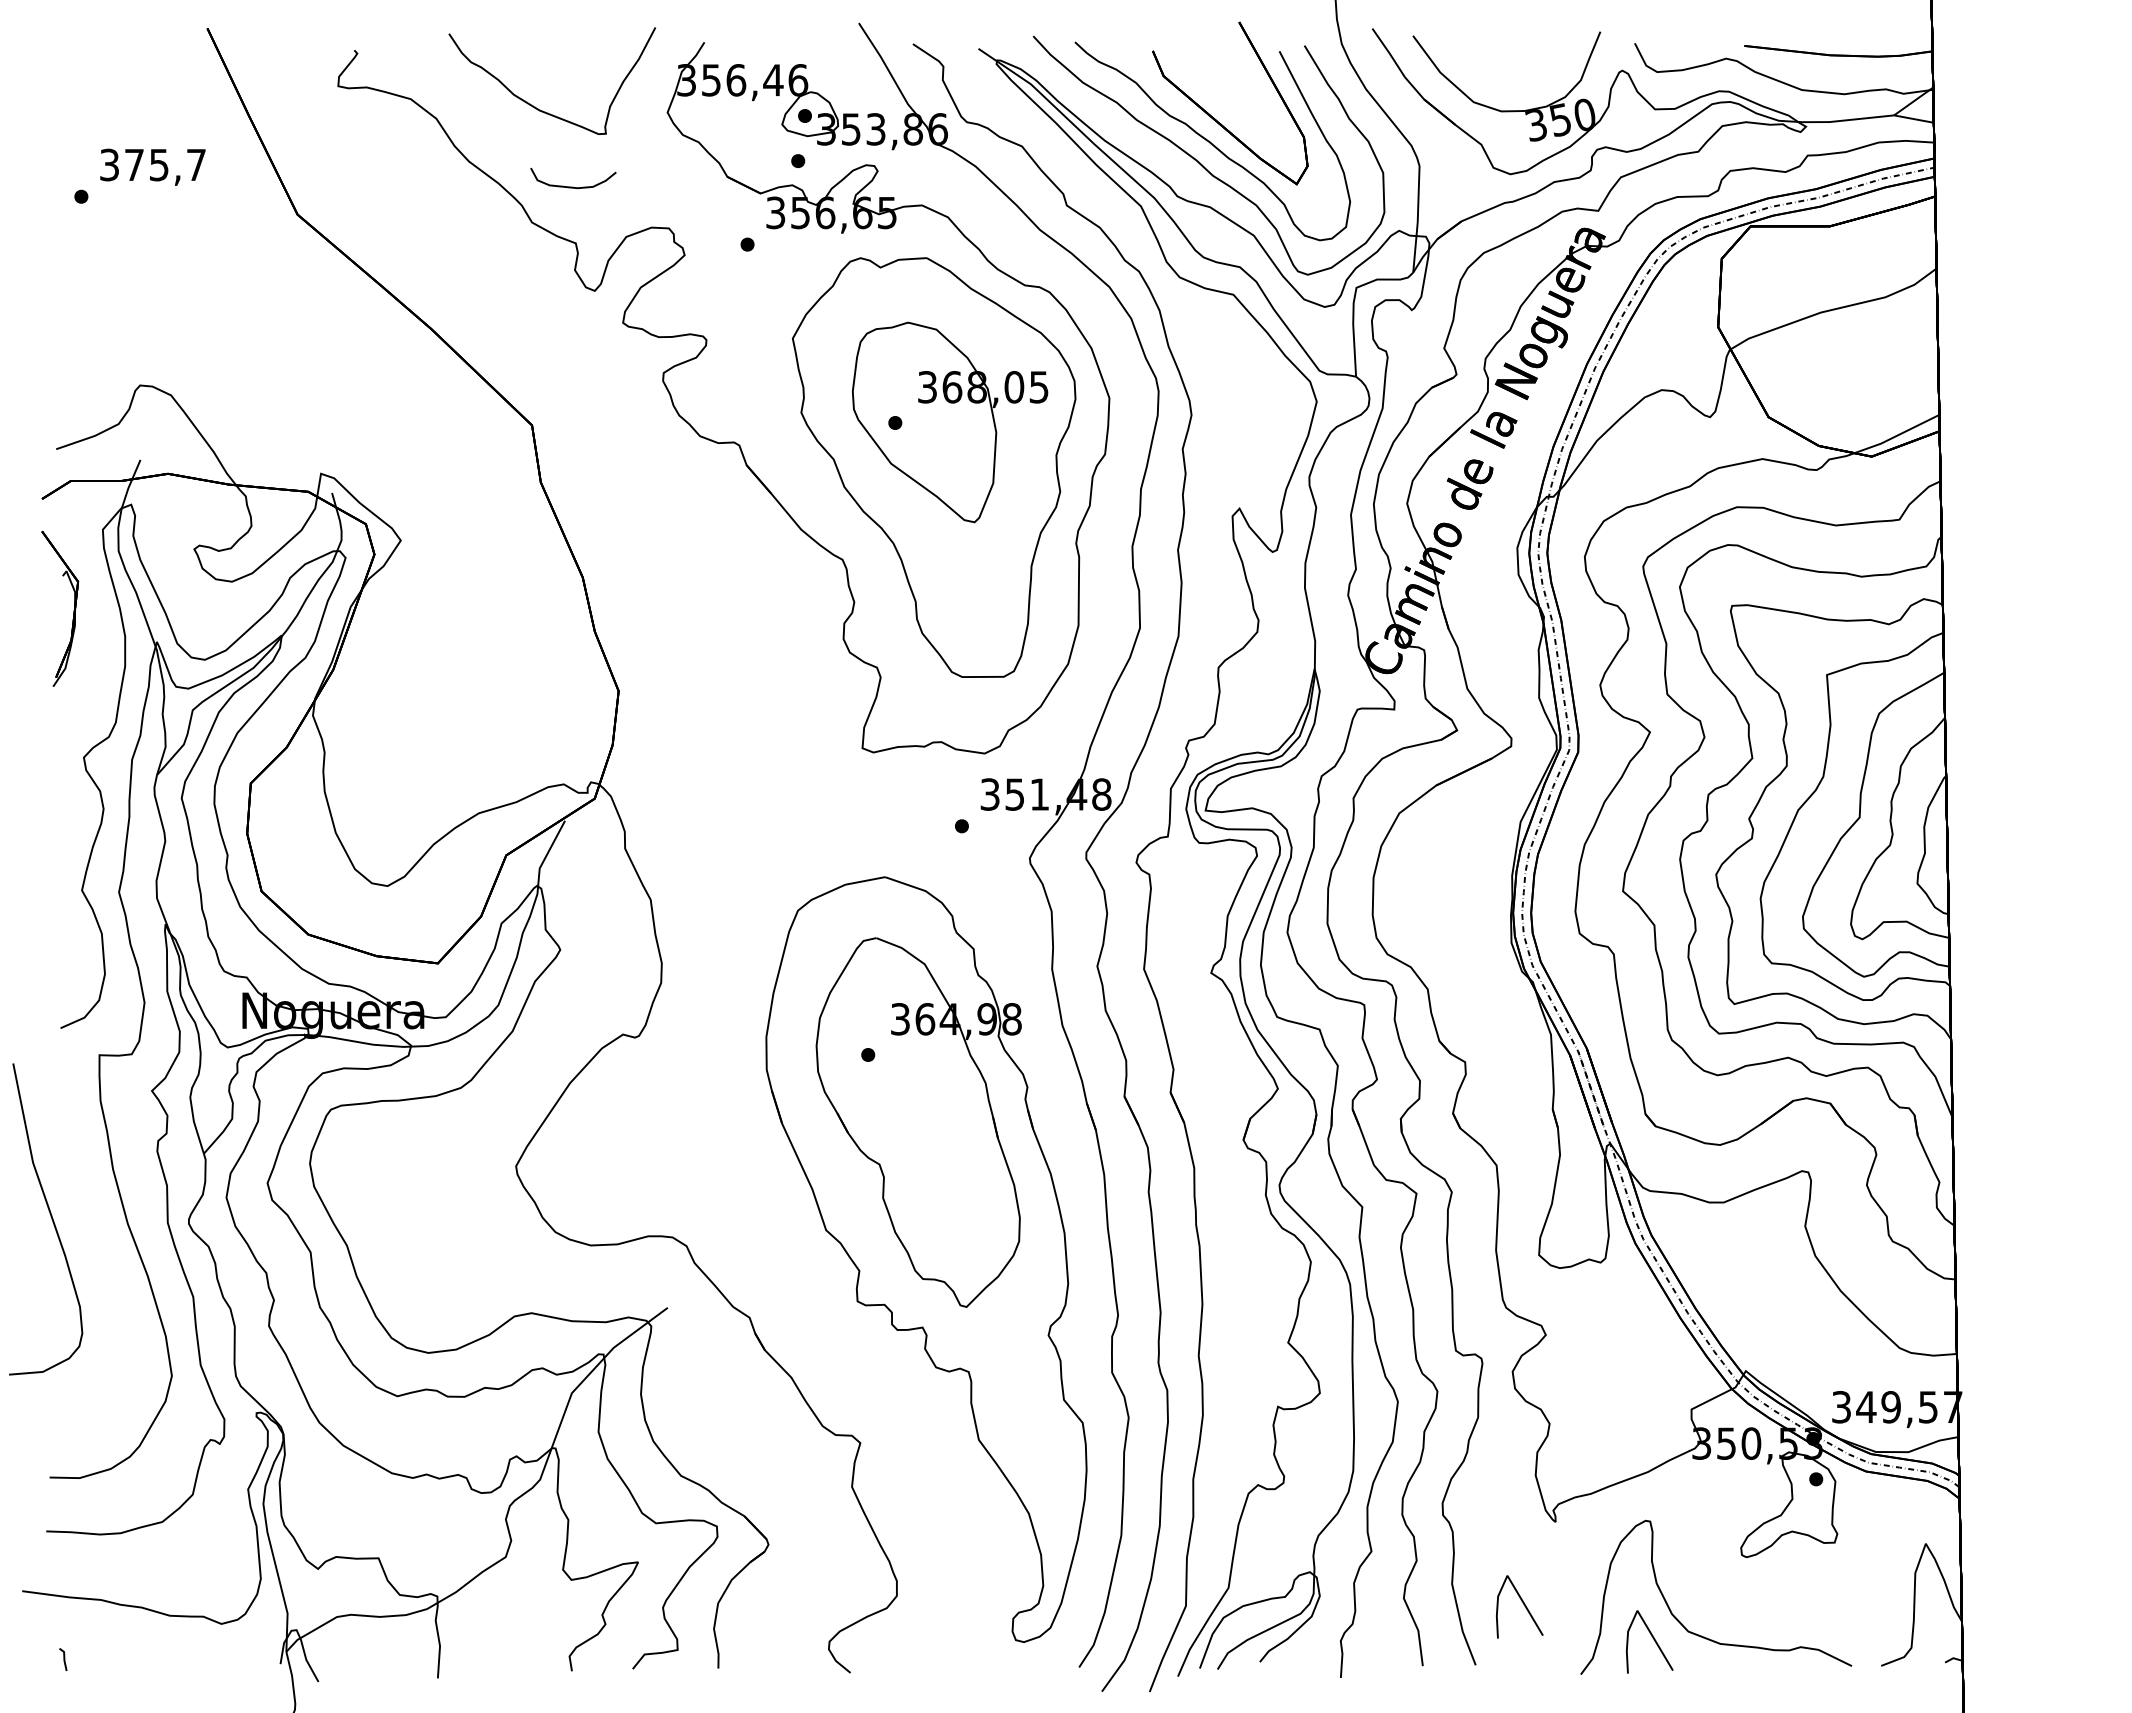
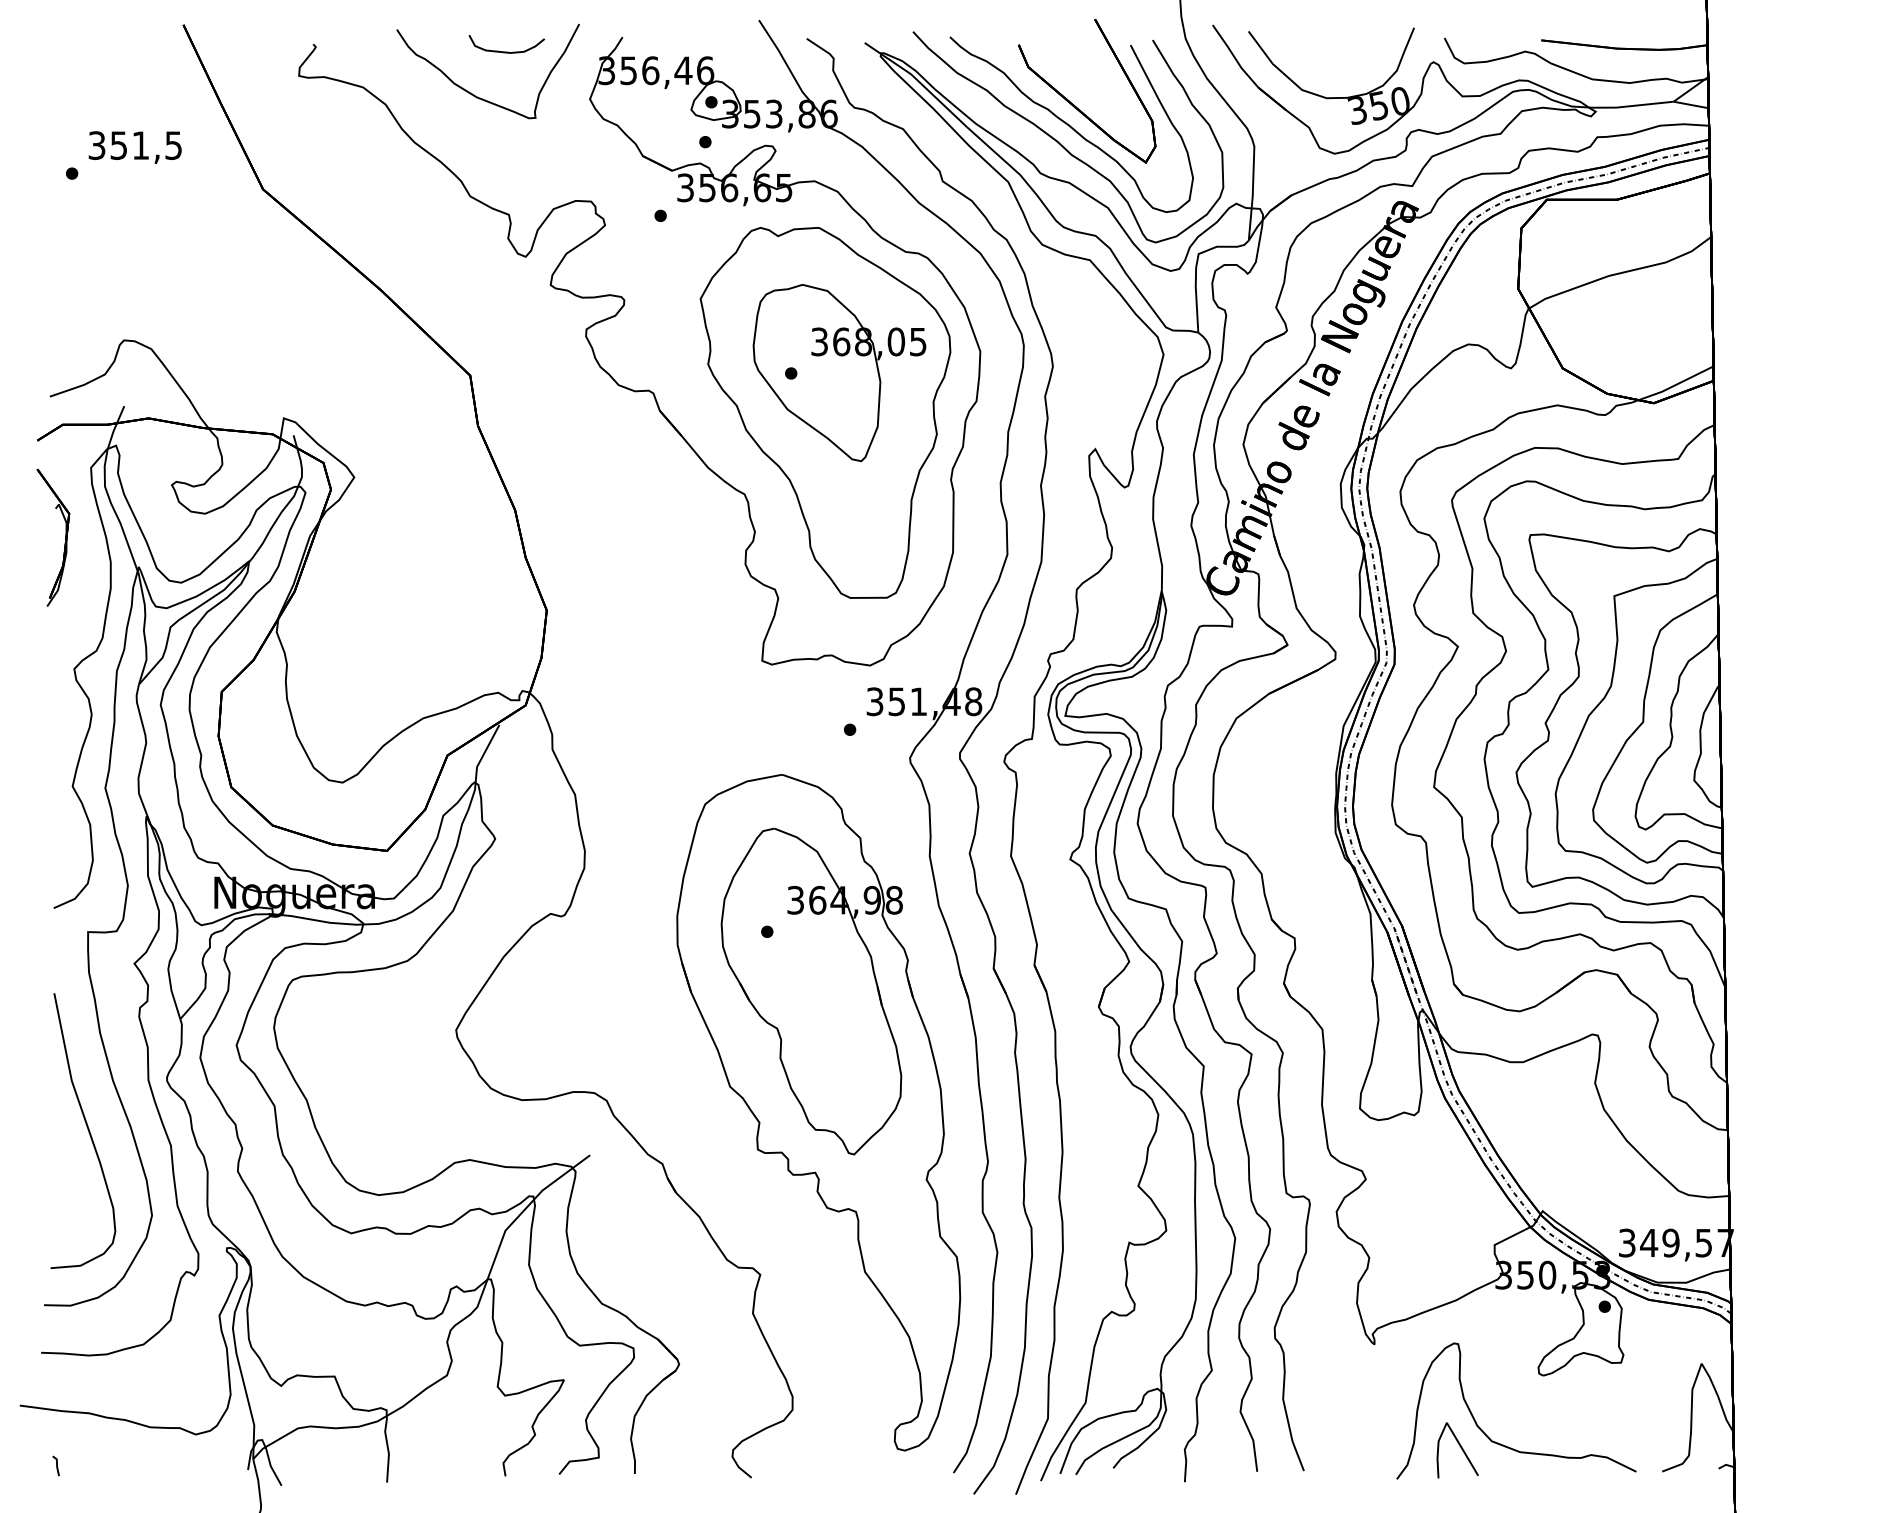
text: (165, 165) -> (146, 146), 375,7 -> 351,5
curve: (573, 186) -> (506, 51), moved
curve: (50, 1216) -> (87, 1128), moved
line: (1522, 1603) -> (1345, 1416), removed

